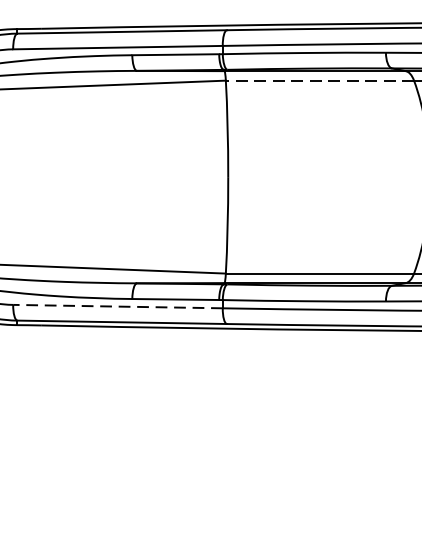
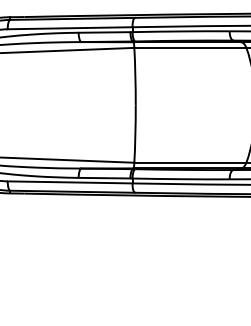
line: (318, 79) -> (189, 47), dashed -> solid
line: (116, 306) -> (69, 182), dashed -> solid

